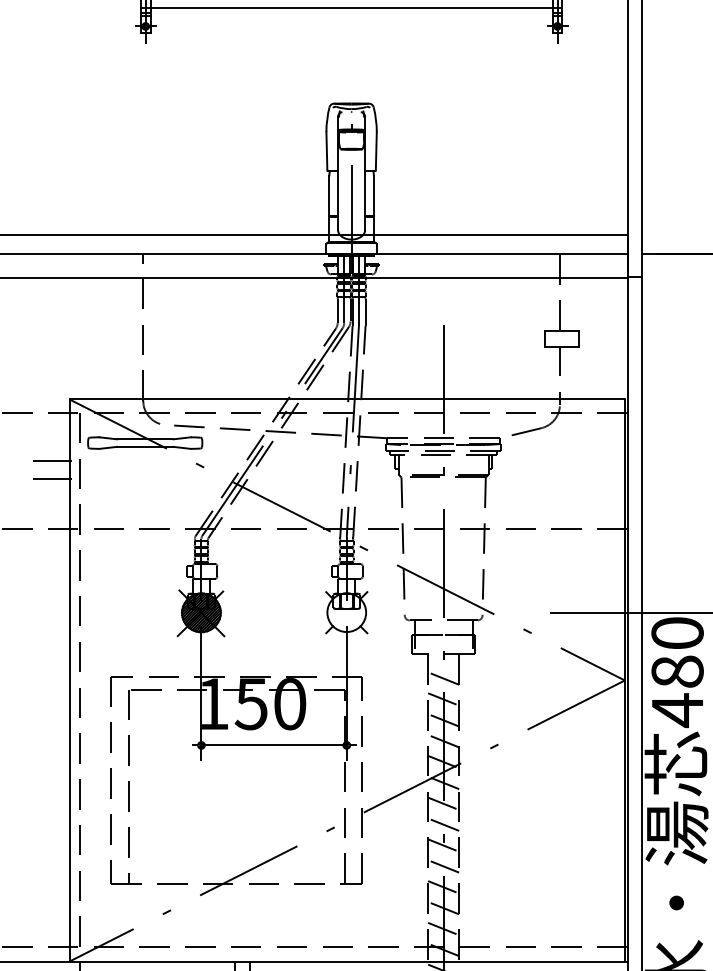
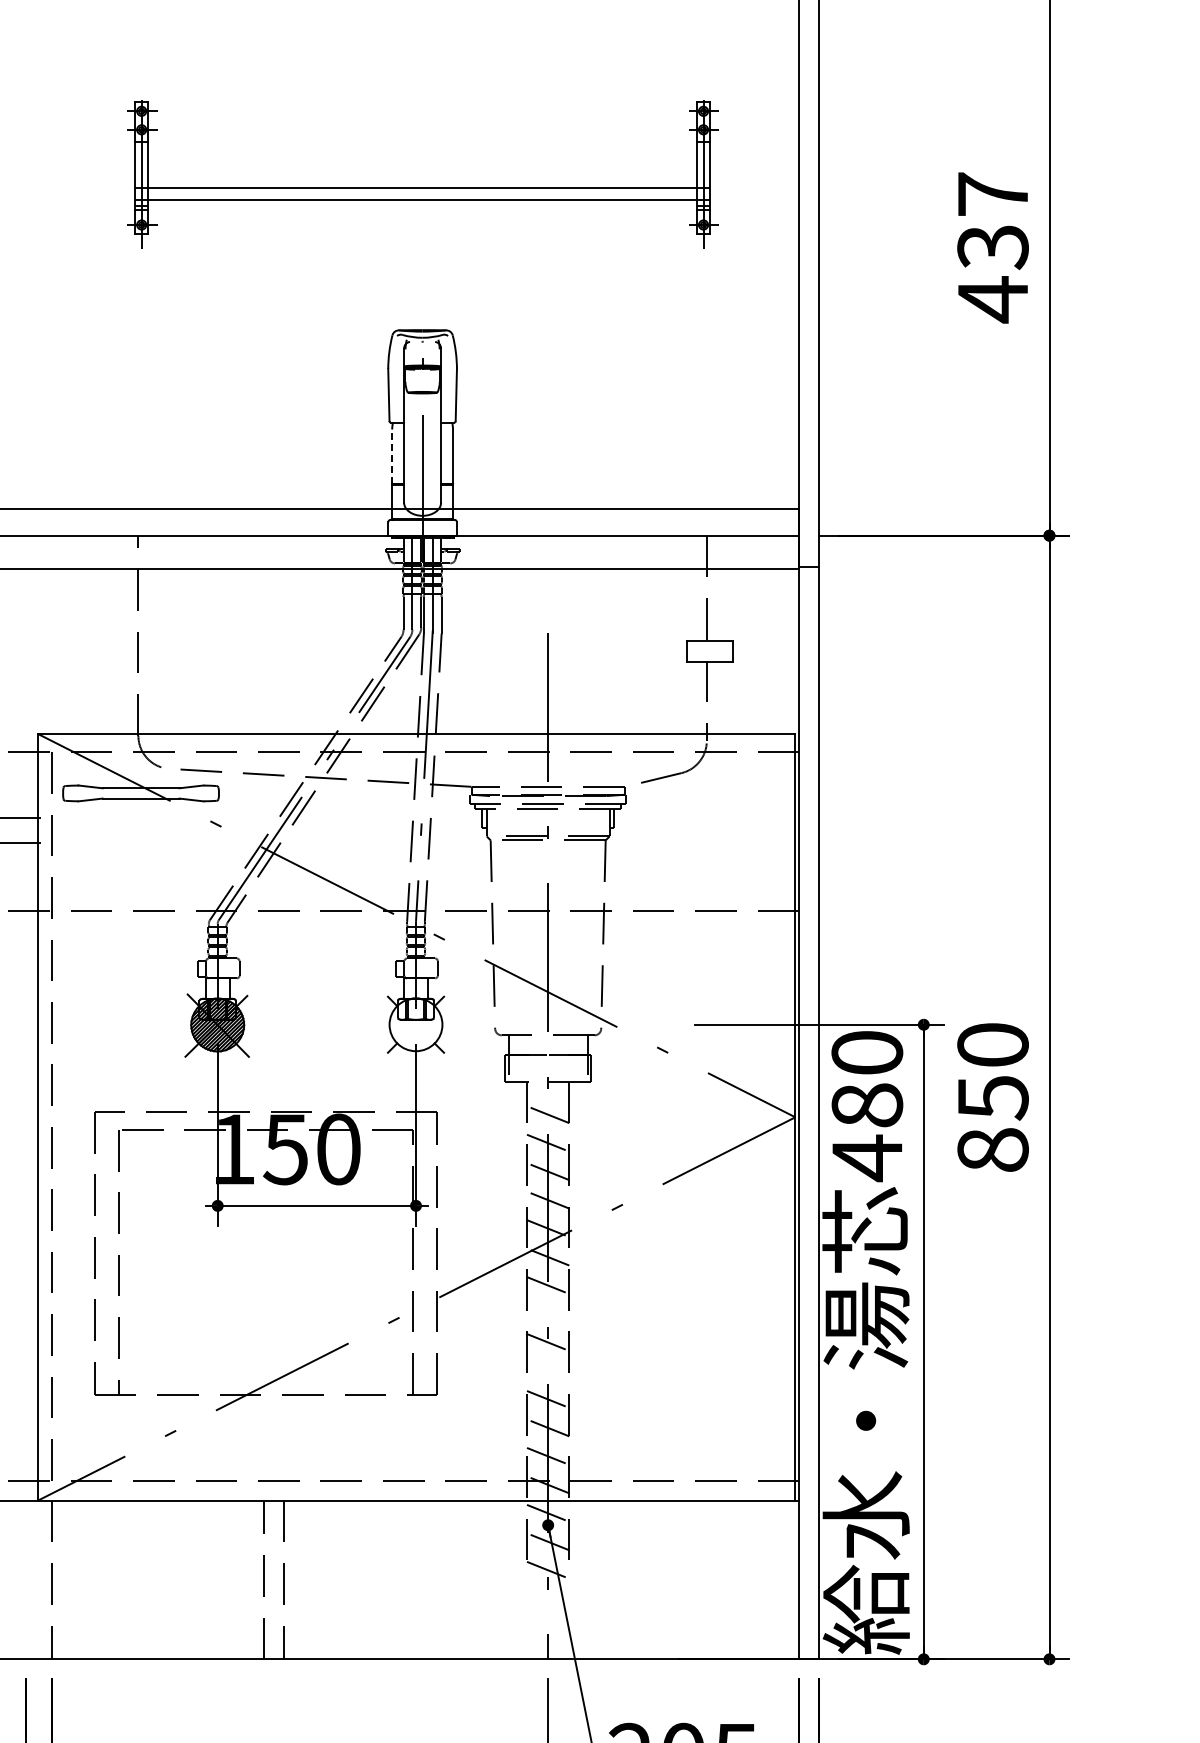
line: (329, 196) -> (392, 456), solid -> dashed
line: (443, 824) -> (548, 1313), removed
line: (443, 866) -> (548, 1370), removed

